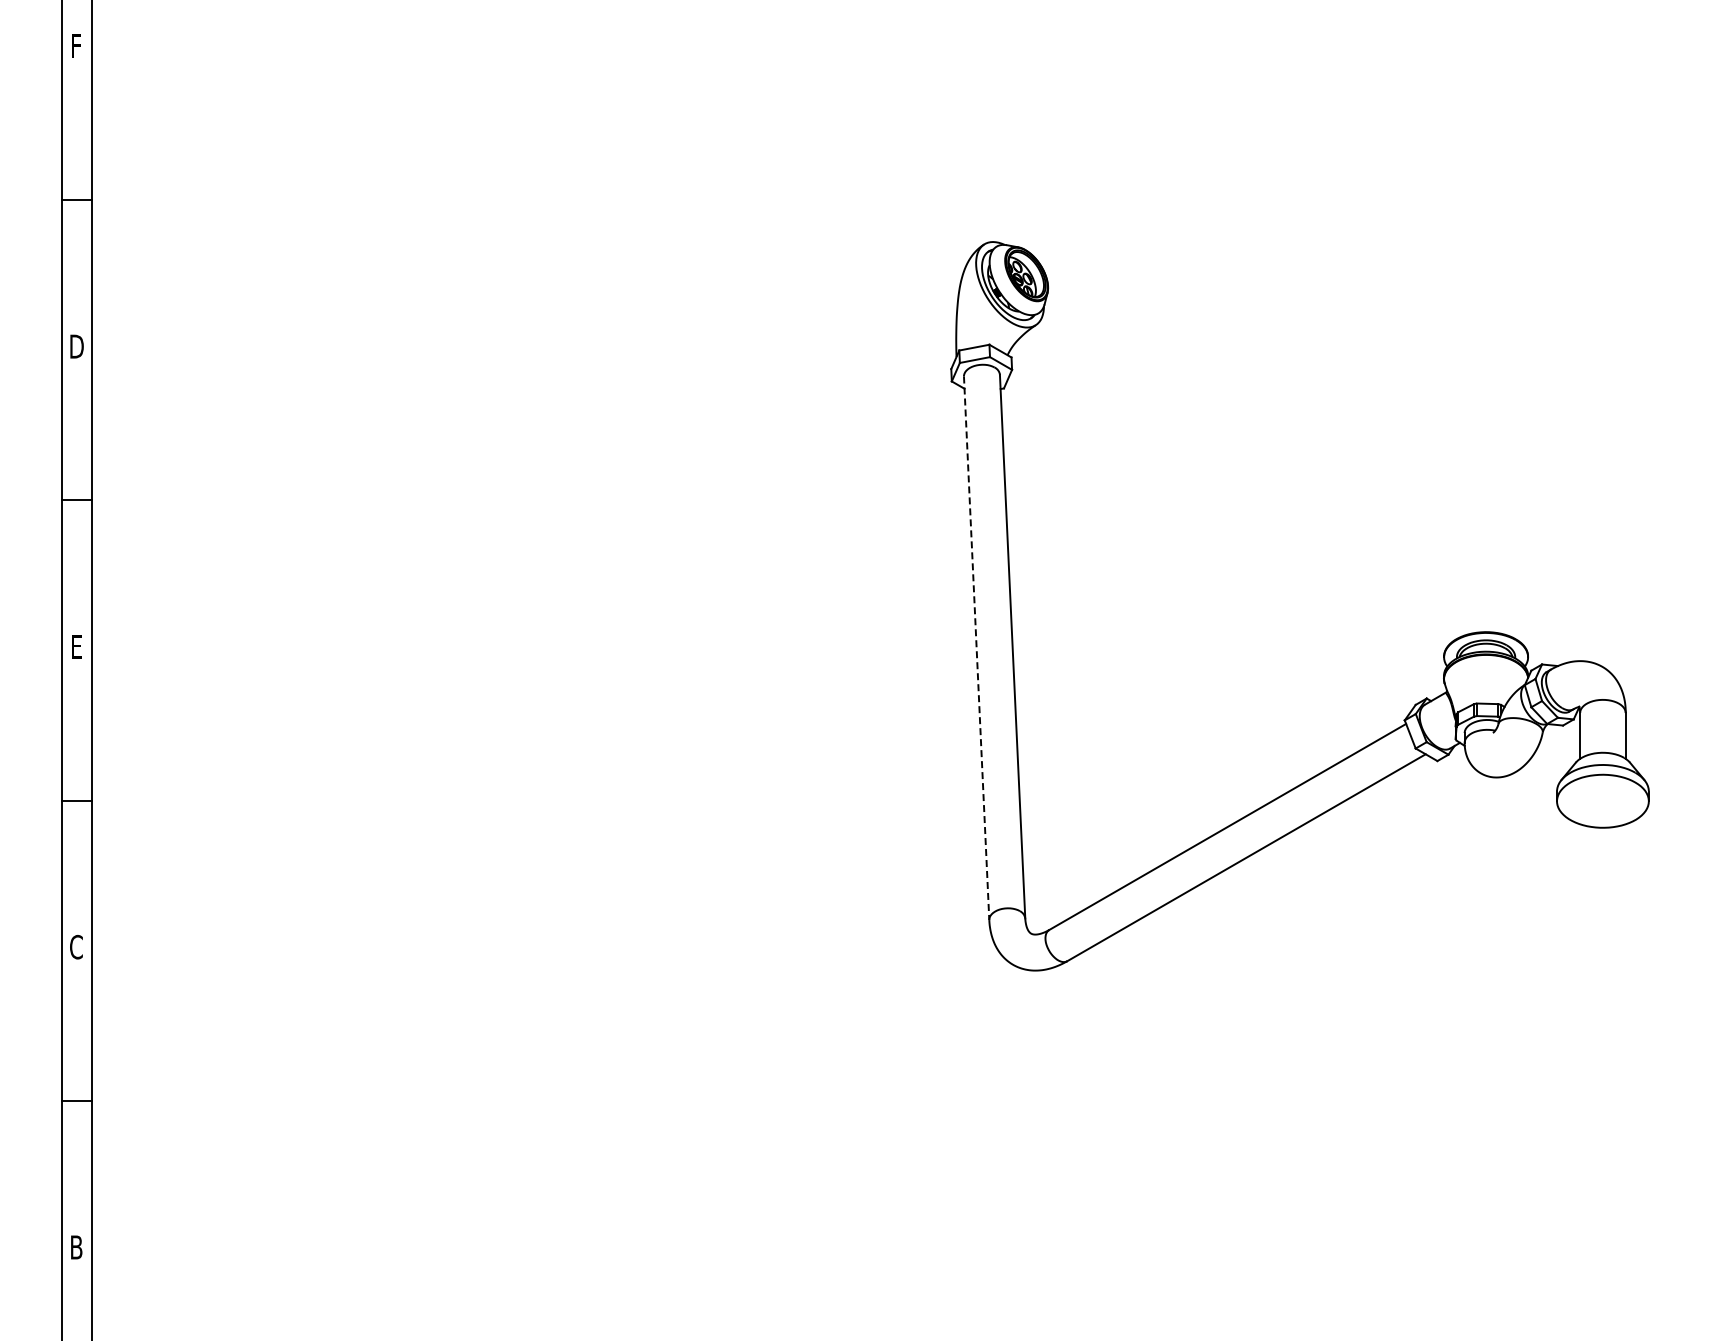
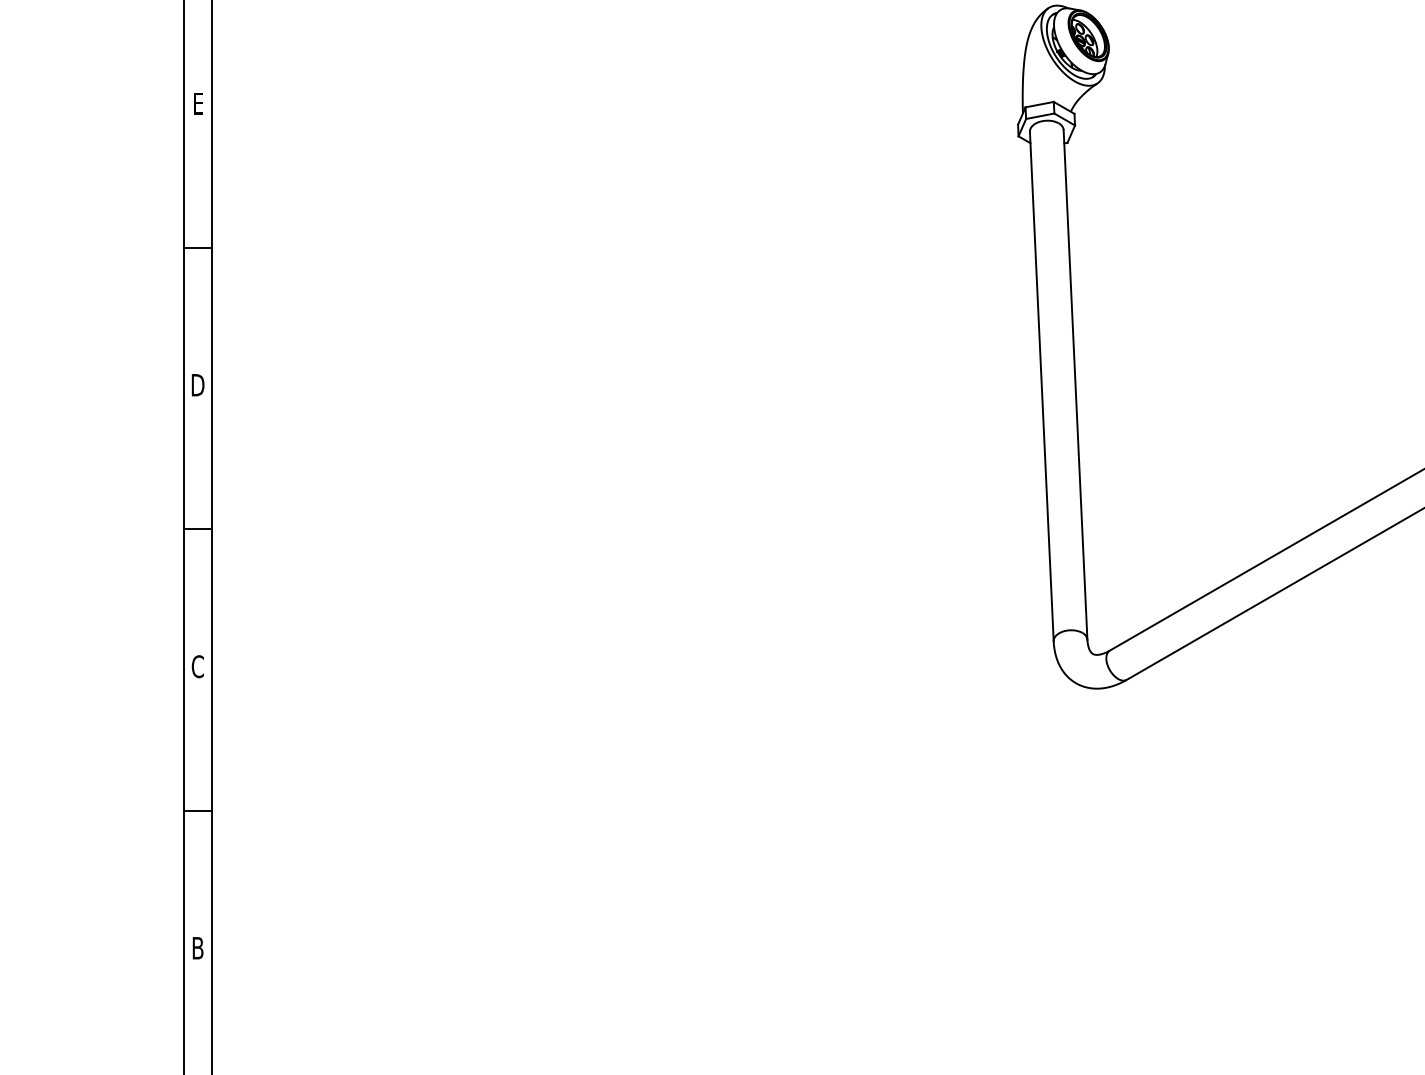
text: (76, 346) -> (197, 103), D -> E
text: (76, 646) -> (197, 384), E -> D
line: (976, 648) -> (1041, 386), dashed -> solid

